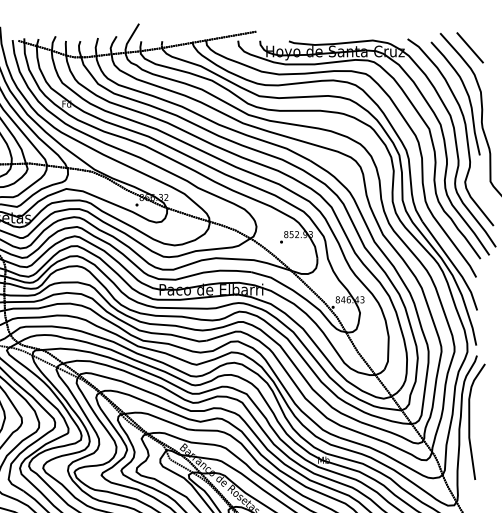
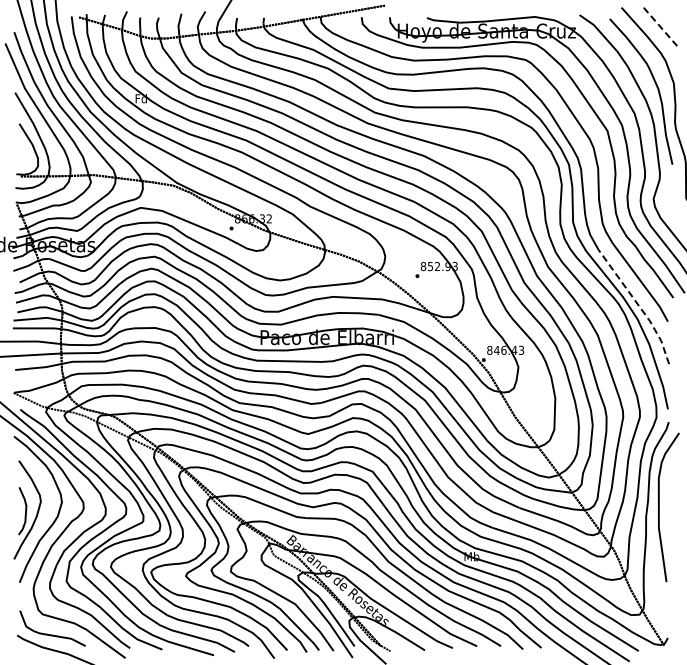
line: (469, 47) -> (659, 26), solid -> dashed
line: (453, 264) -> (638, 305), solid -> dashed

